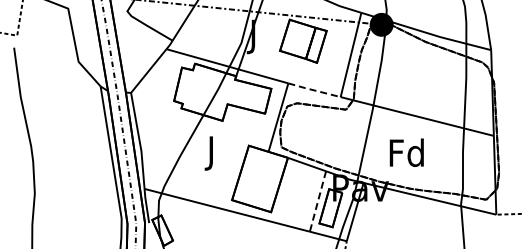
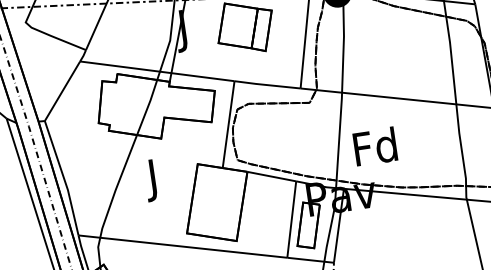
line: (313, 90) -> (266, 85), dashed -> solid
text: (406, 152) -> (374, 146), moved
line: (317, 201) -> (291, 219), dashed -> solid

